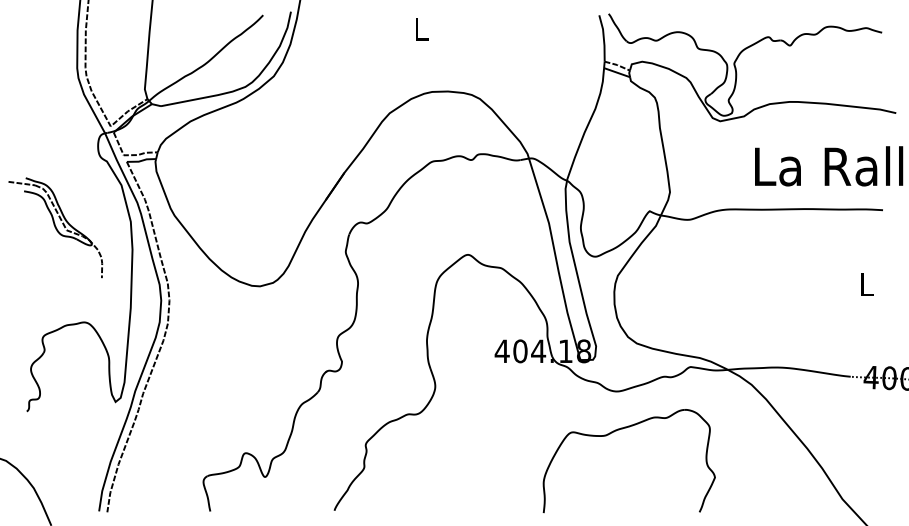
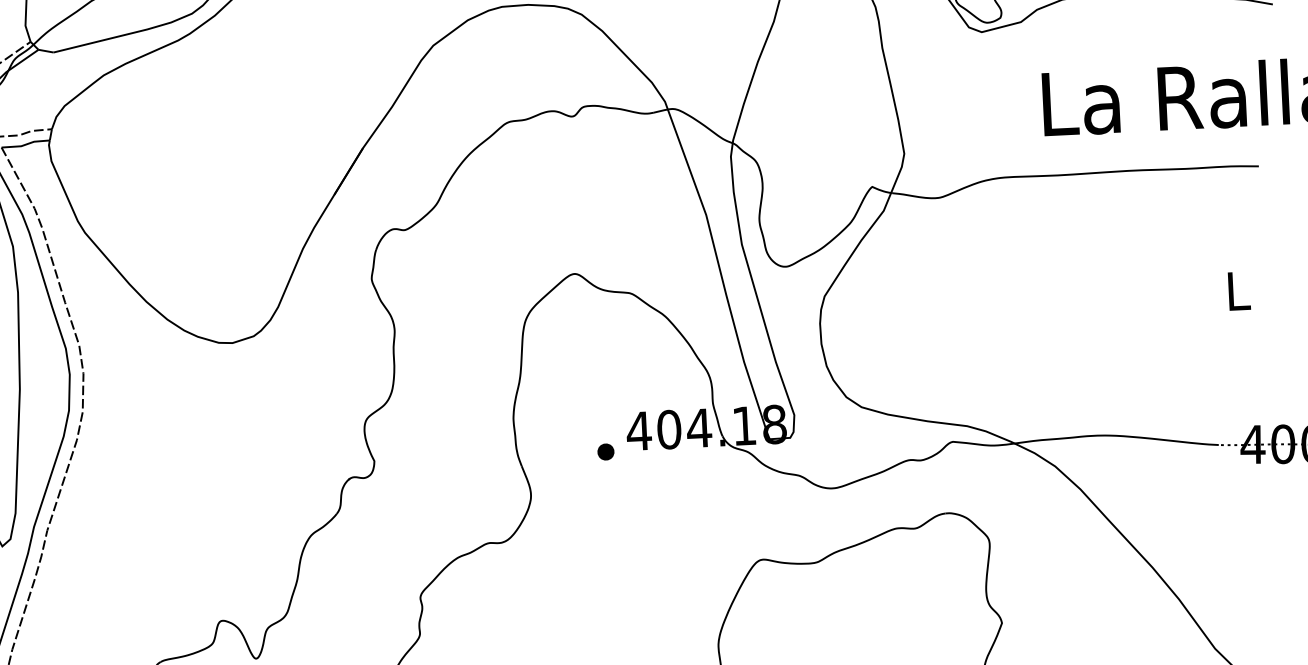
part: (481, 362) -> (605, 451), added

